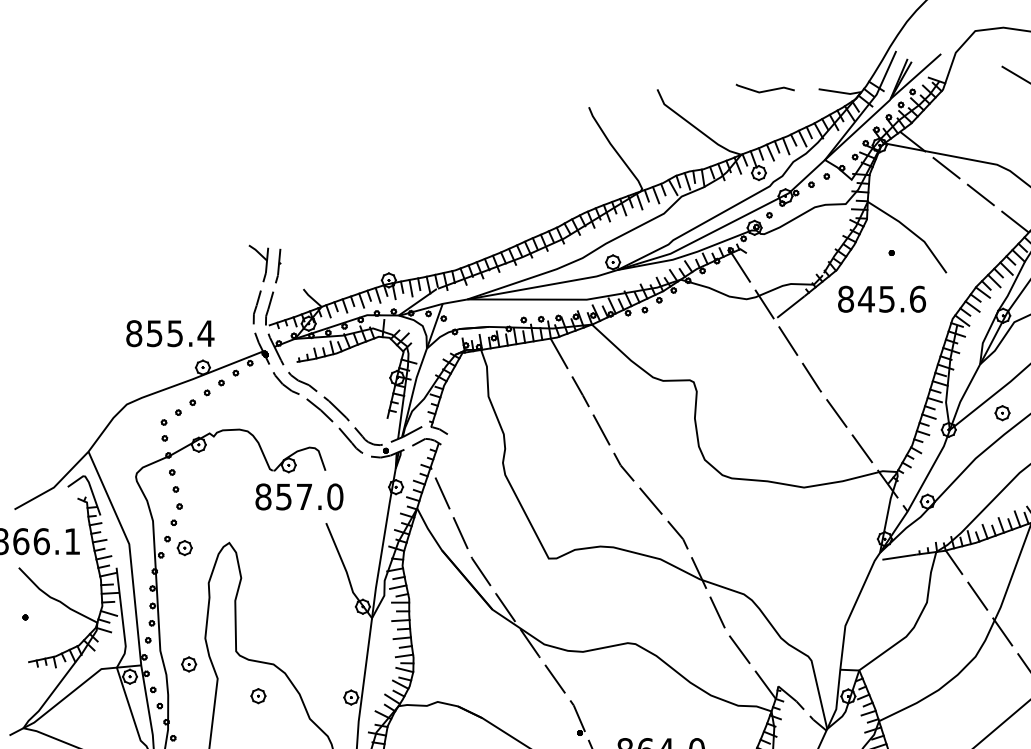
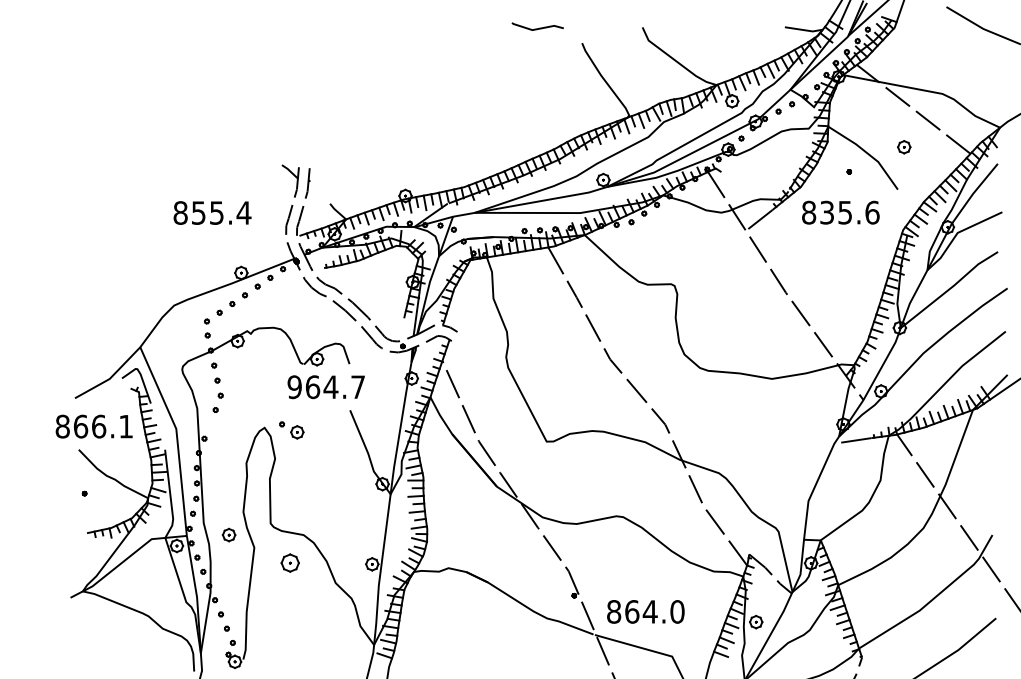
line: (764, 90) -> (537, 28), moved
text: (865, 299) -> (826, 212), 845.6 -> 835.6
text: (170, 333) -> (212, 212), moved
part: (1002, 413) -> (904, 147), moved
text: (299, 497) -> (326, 387), 857.0 -> 964.7
part: (178, 545) -> (291, 430), moved
part: (258, 695) -> (290, 562), size x1.4

